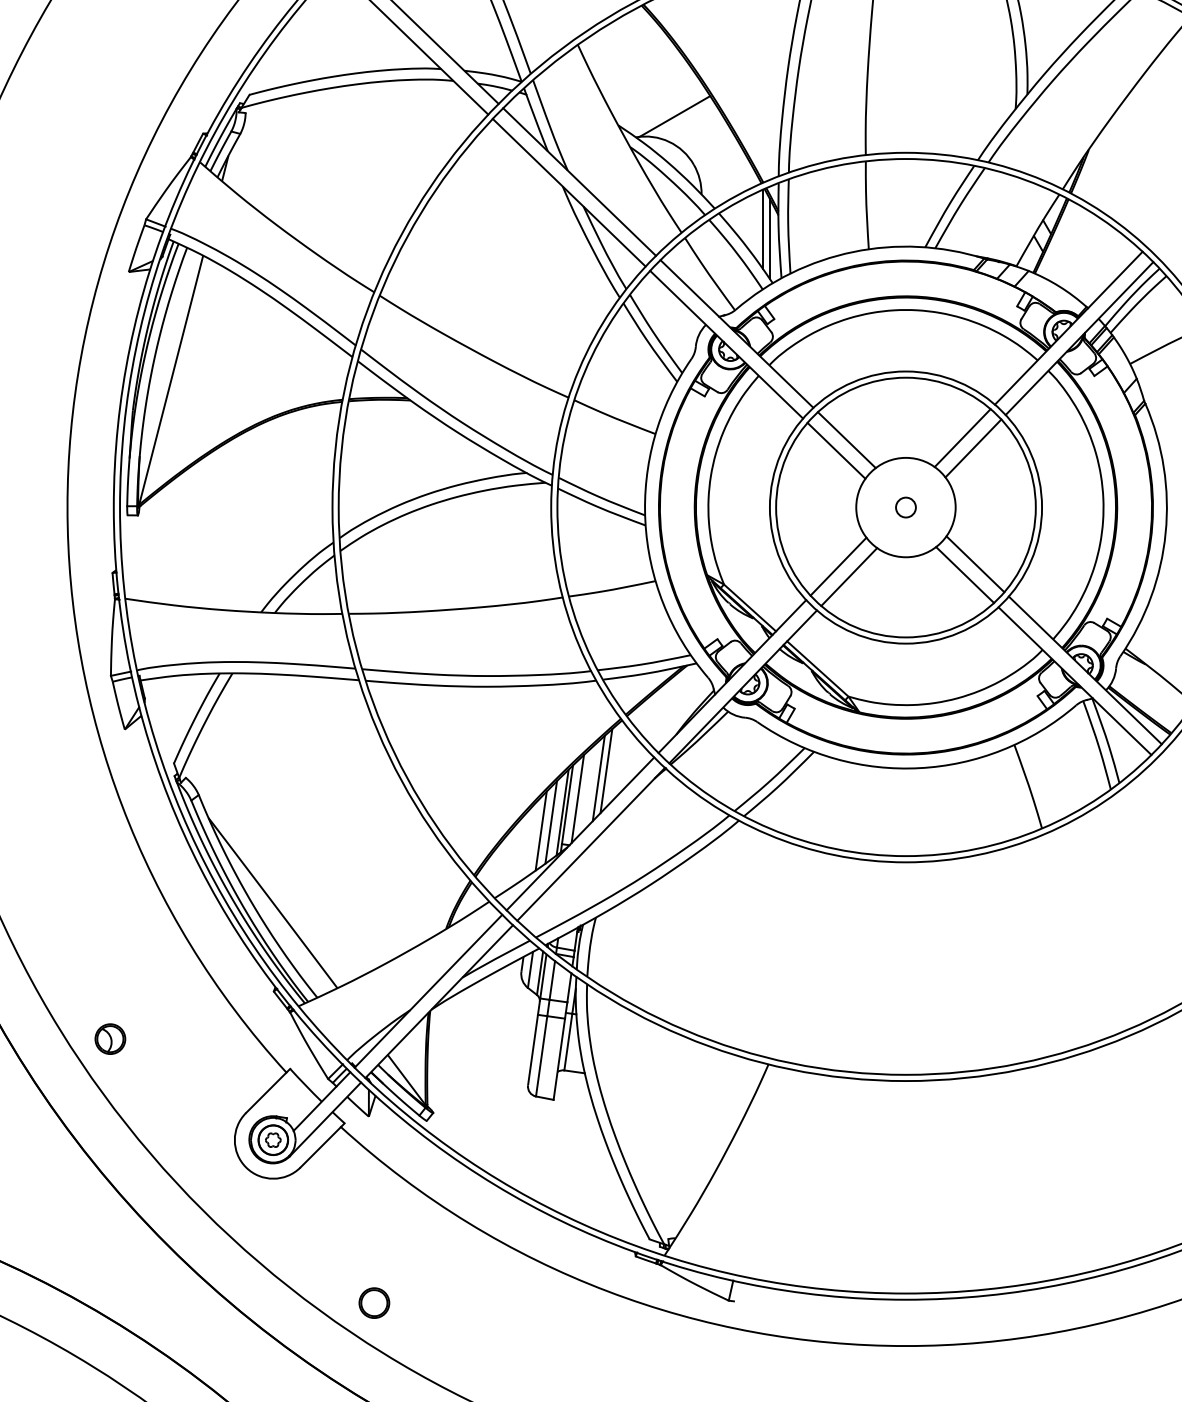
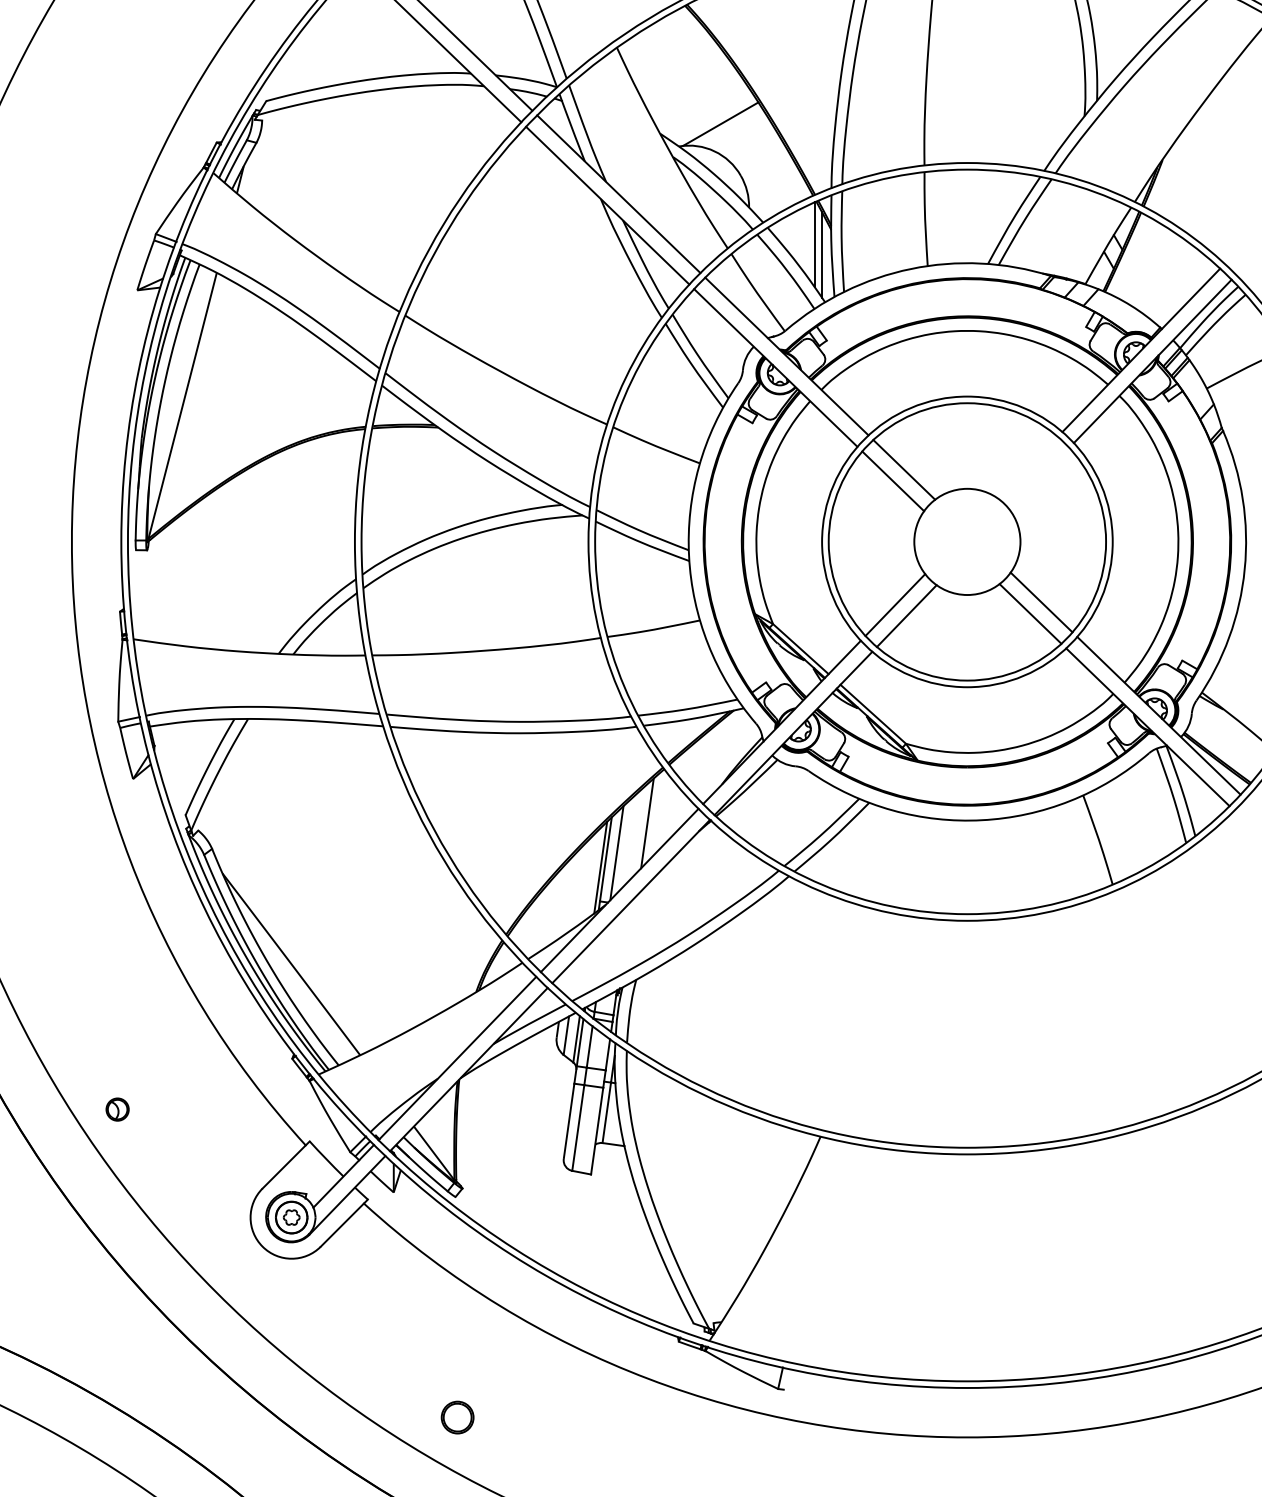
line: (962, 437) -> (1027, 467), removed
line: (973, 448) -> (1039, 478), removed
circle: (905, 507) -> (966, 541), removed
line: (598, 777) -> (638, 830), removed
line: (551, 822) -> (588, 878), removed
line: (540, 831) -> (577, 887), removed
part: (110, 1039) -> (117, 1109), size x0.7
part: (374, 1303) -> (457, 1417), moved

